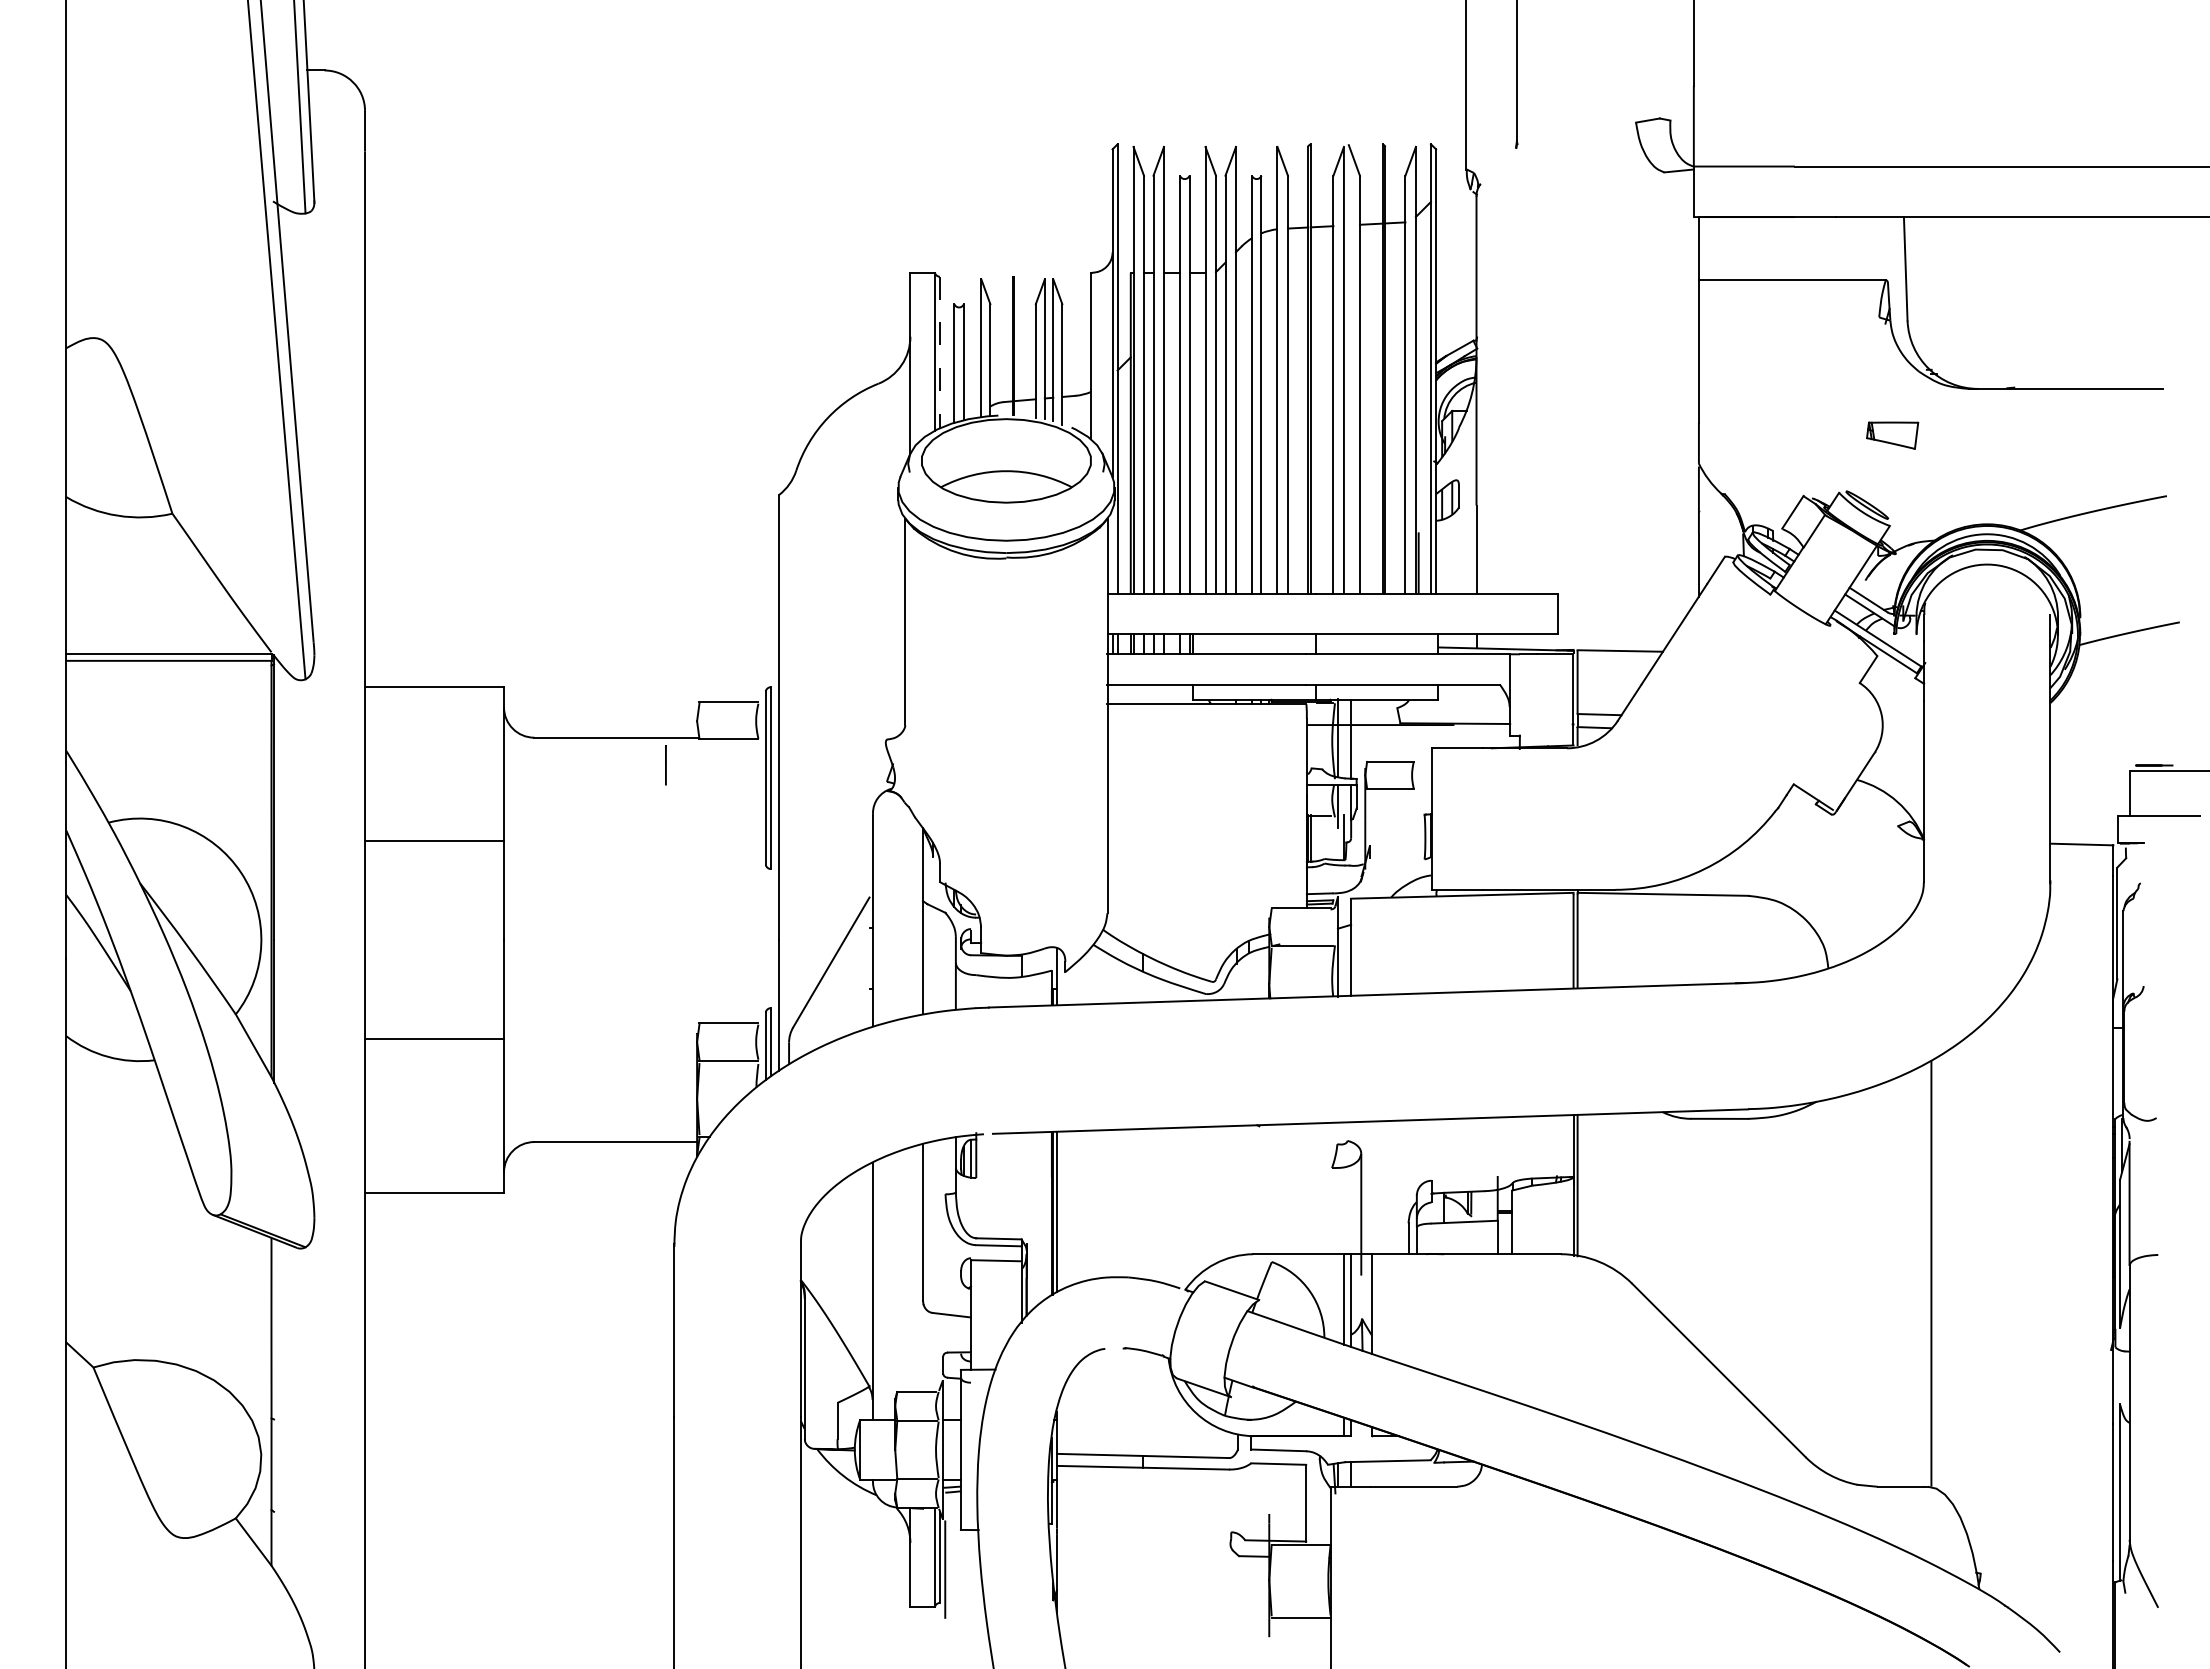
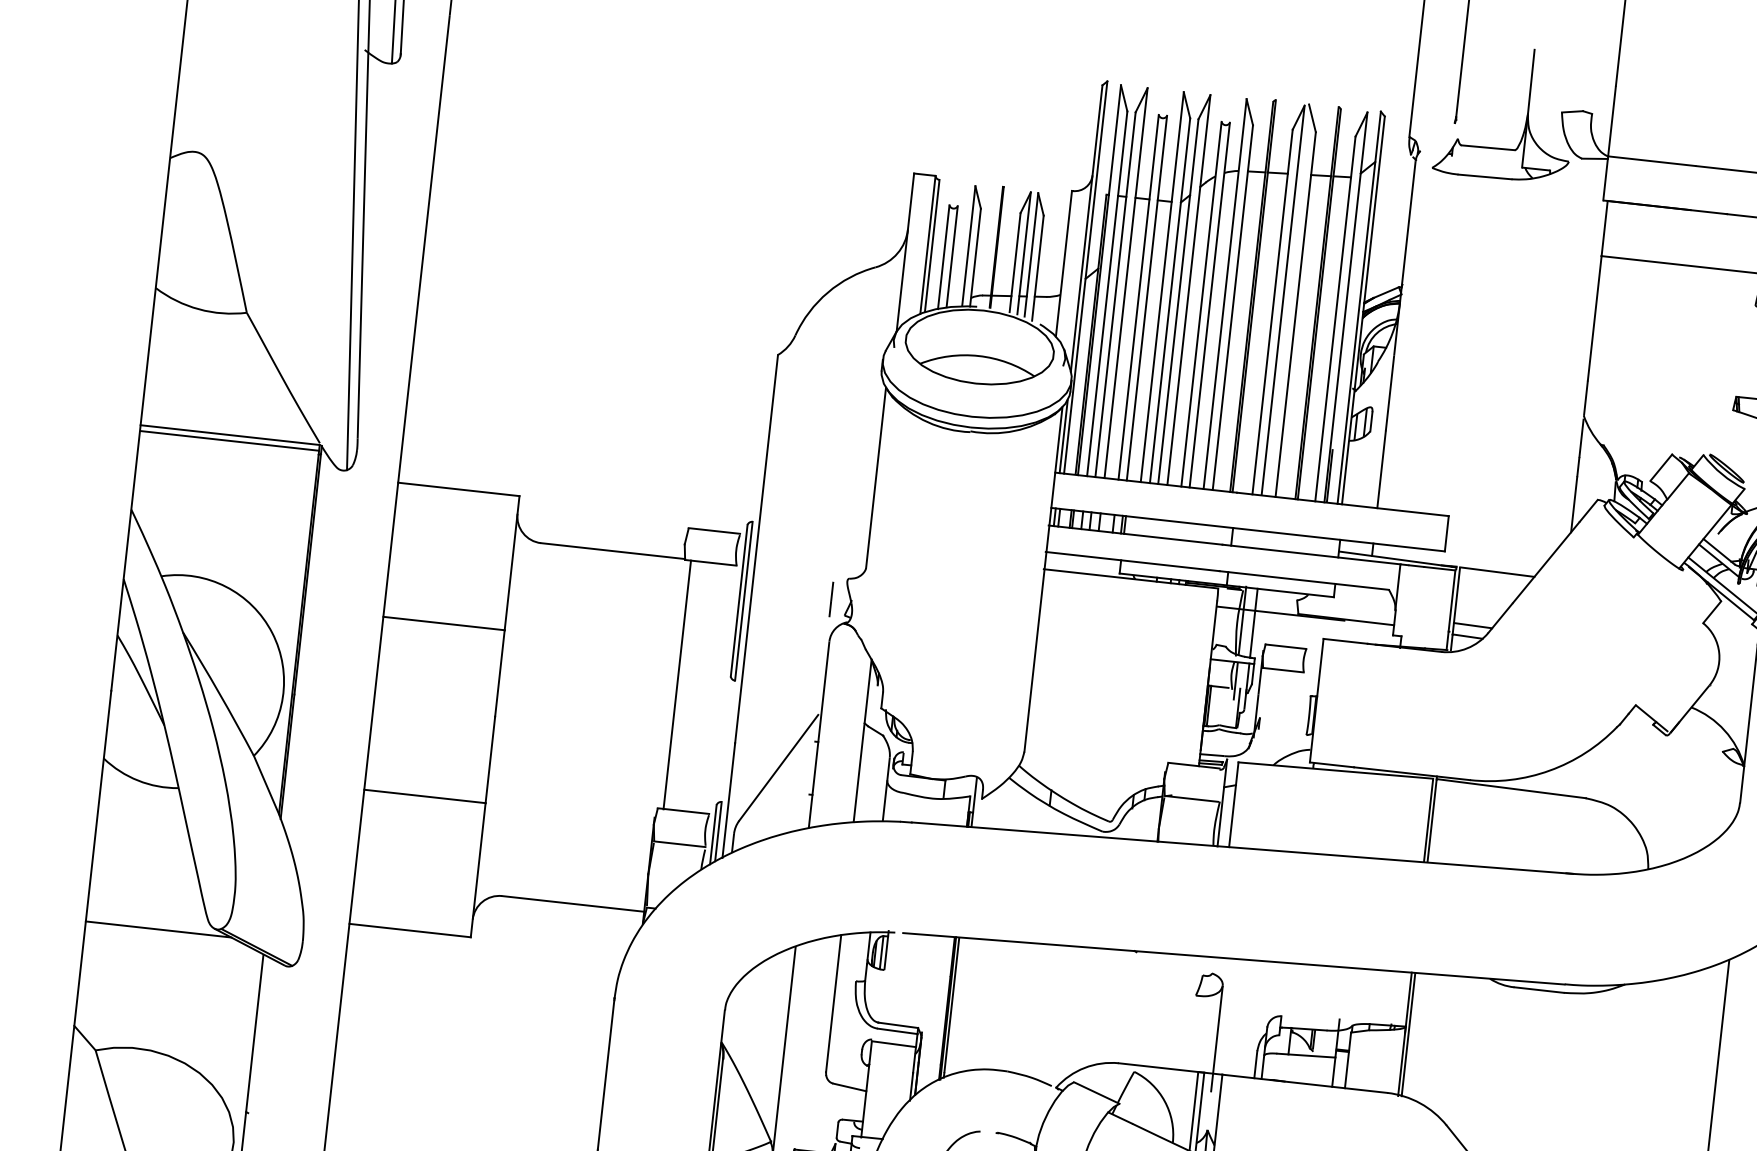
part: (1596, 130) -> (1526, 115), added
line: (939, 352) -> (931, 246), dashed -> solid
line: (1112, 551) -> (1063, 436), added
line: (665, 765) -> (830, 599), moved
line: (706, 880) -> (677, 684), added
line: (149, 1222) -> (158, 929), added

